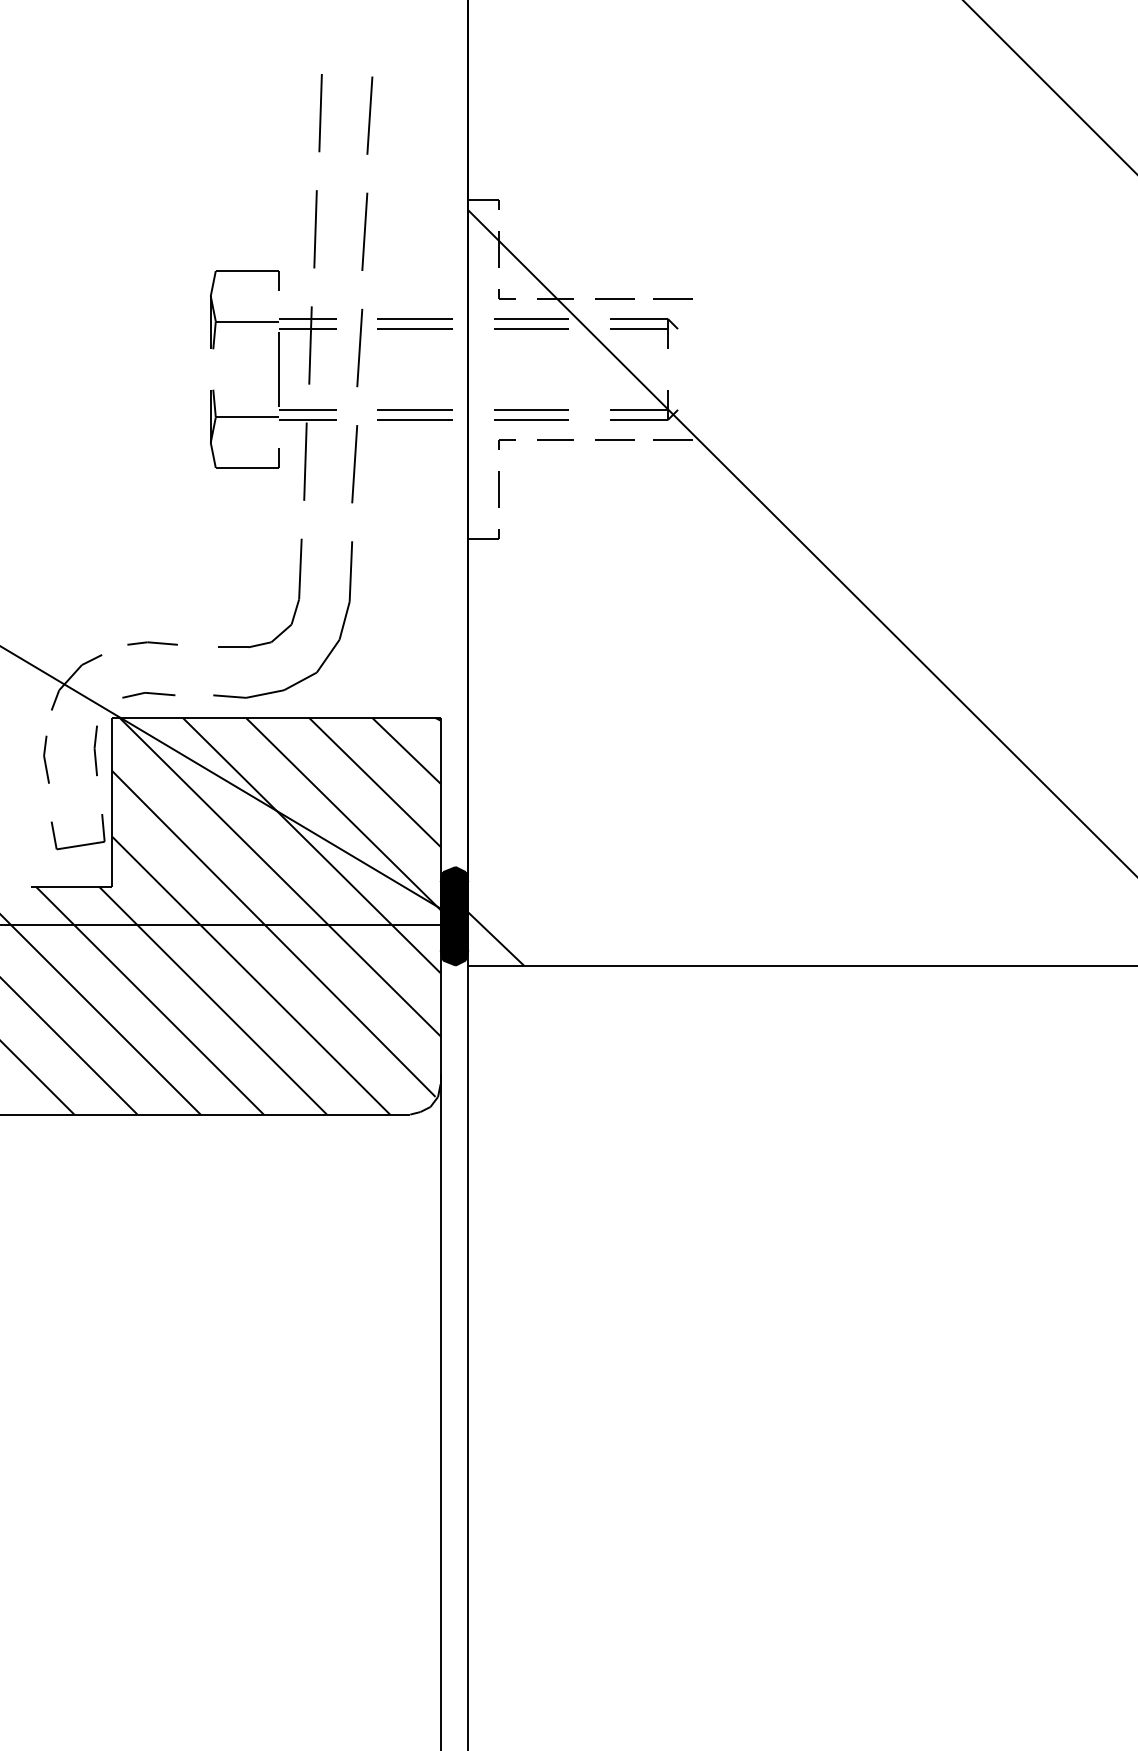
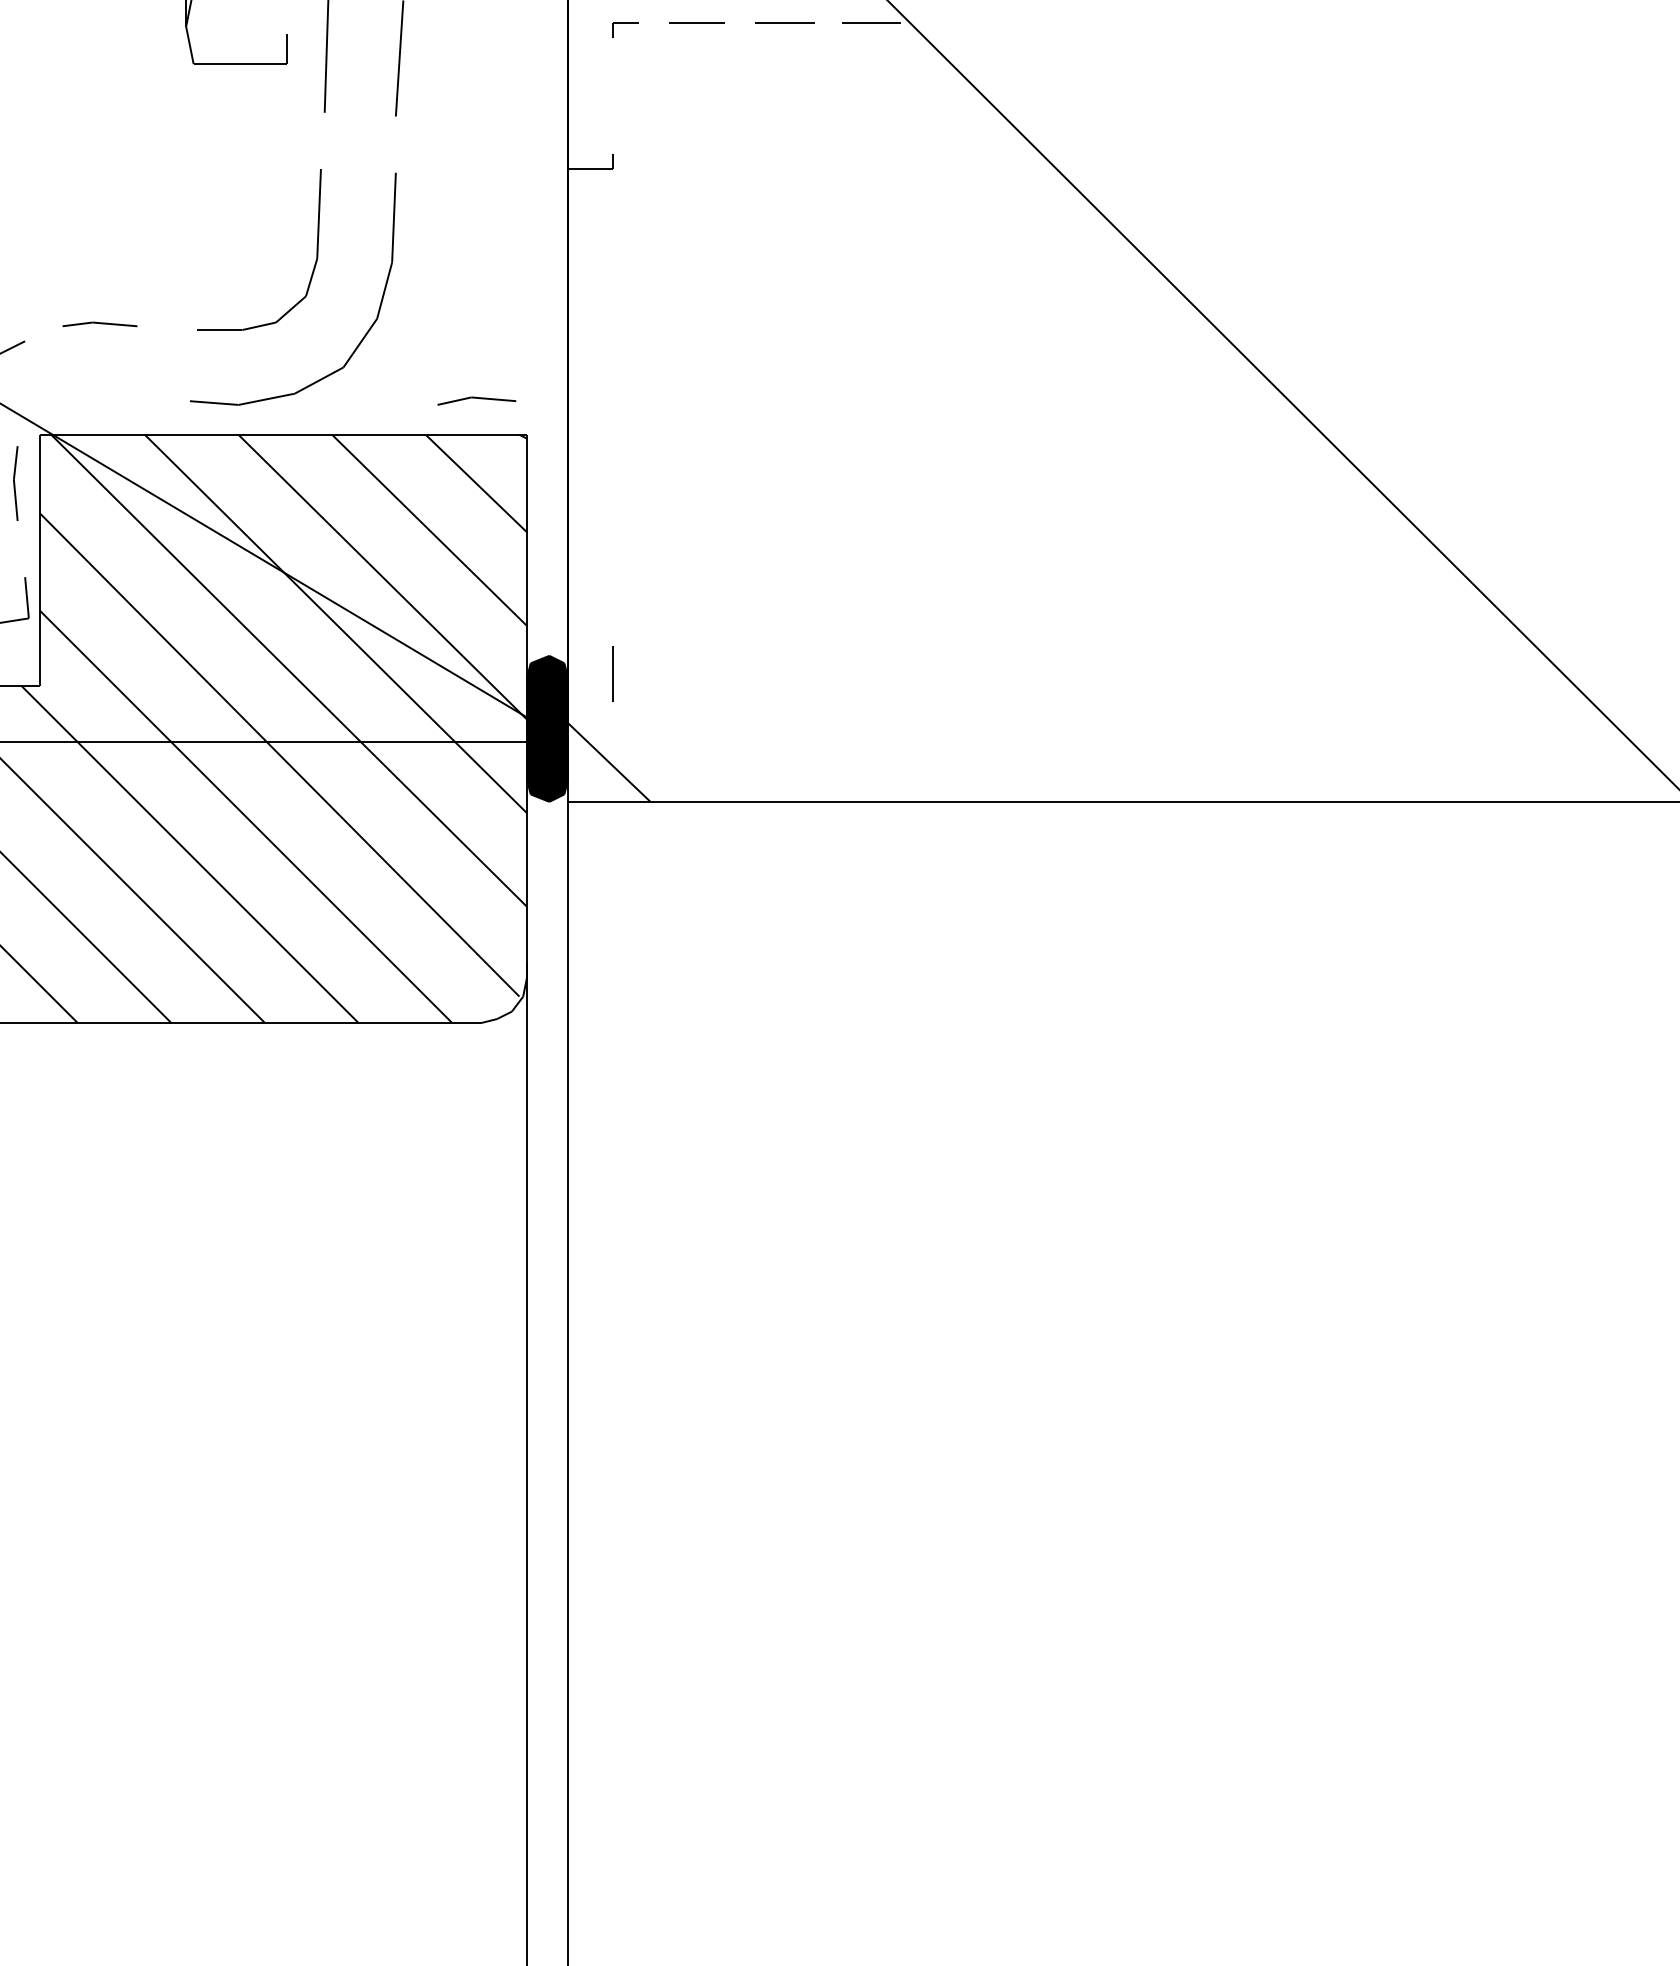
line: (498, 489) -> (612, 674), moved
part: (148, 695) -> (476, 401), moved

